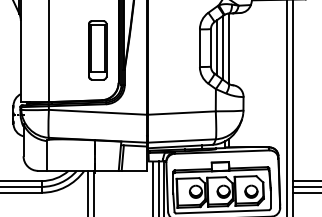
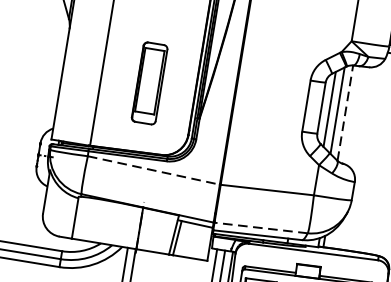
line: (228, 48) -> (345, 112), solid -> dashed
part: (97, 50) -> (149, 83), moved
line: (98, 112) -> (154, 170), solid -> dashed
line: (181, 141) -> (260, 228), solid -> dashed

